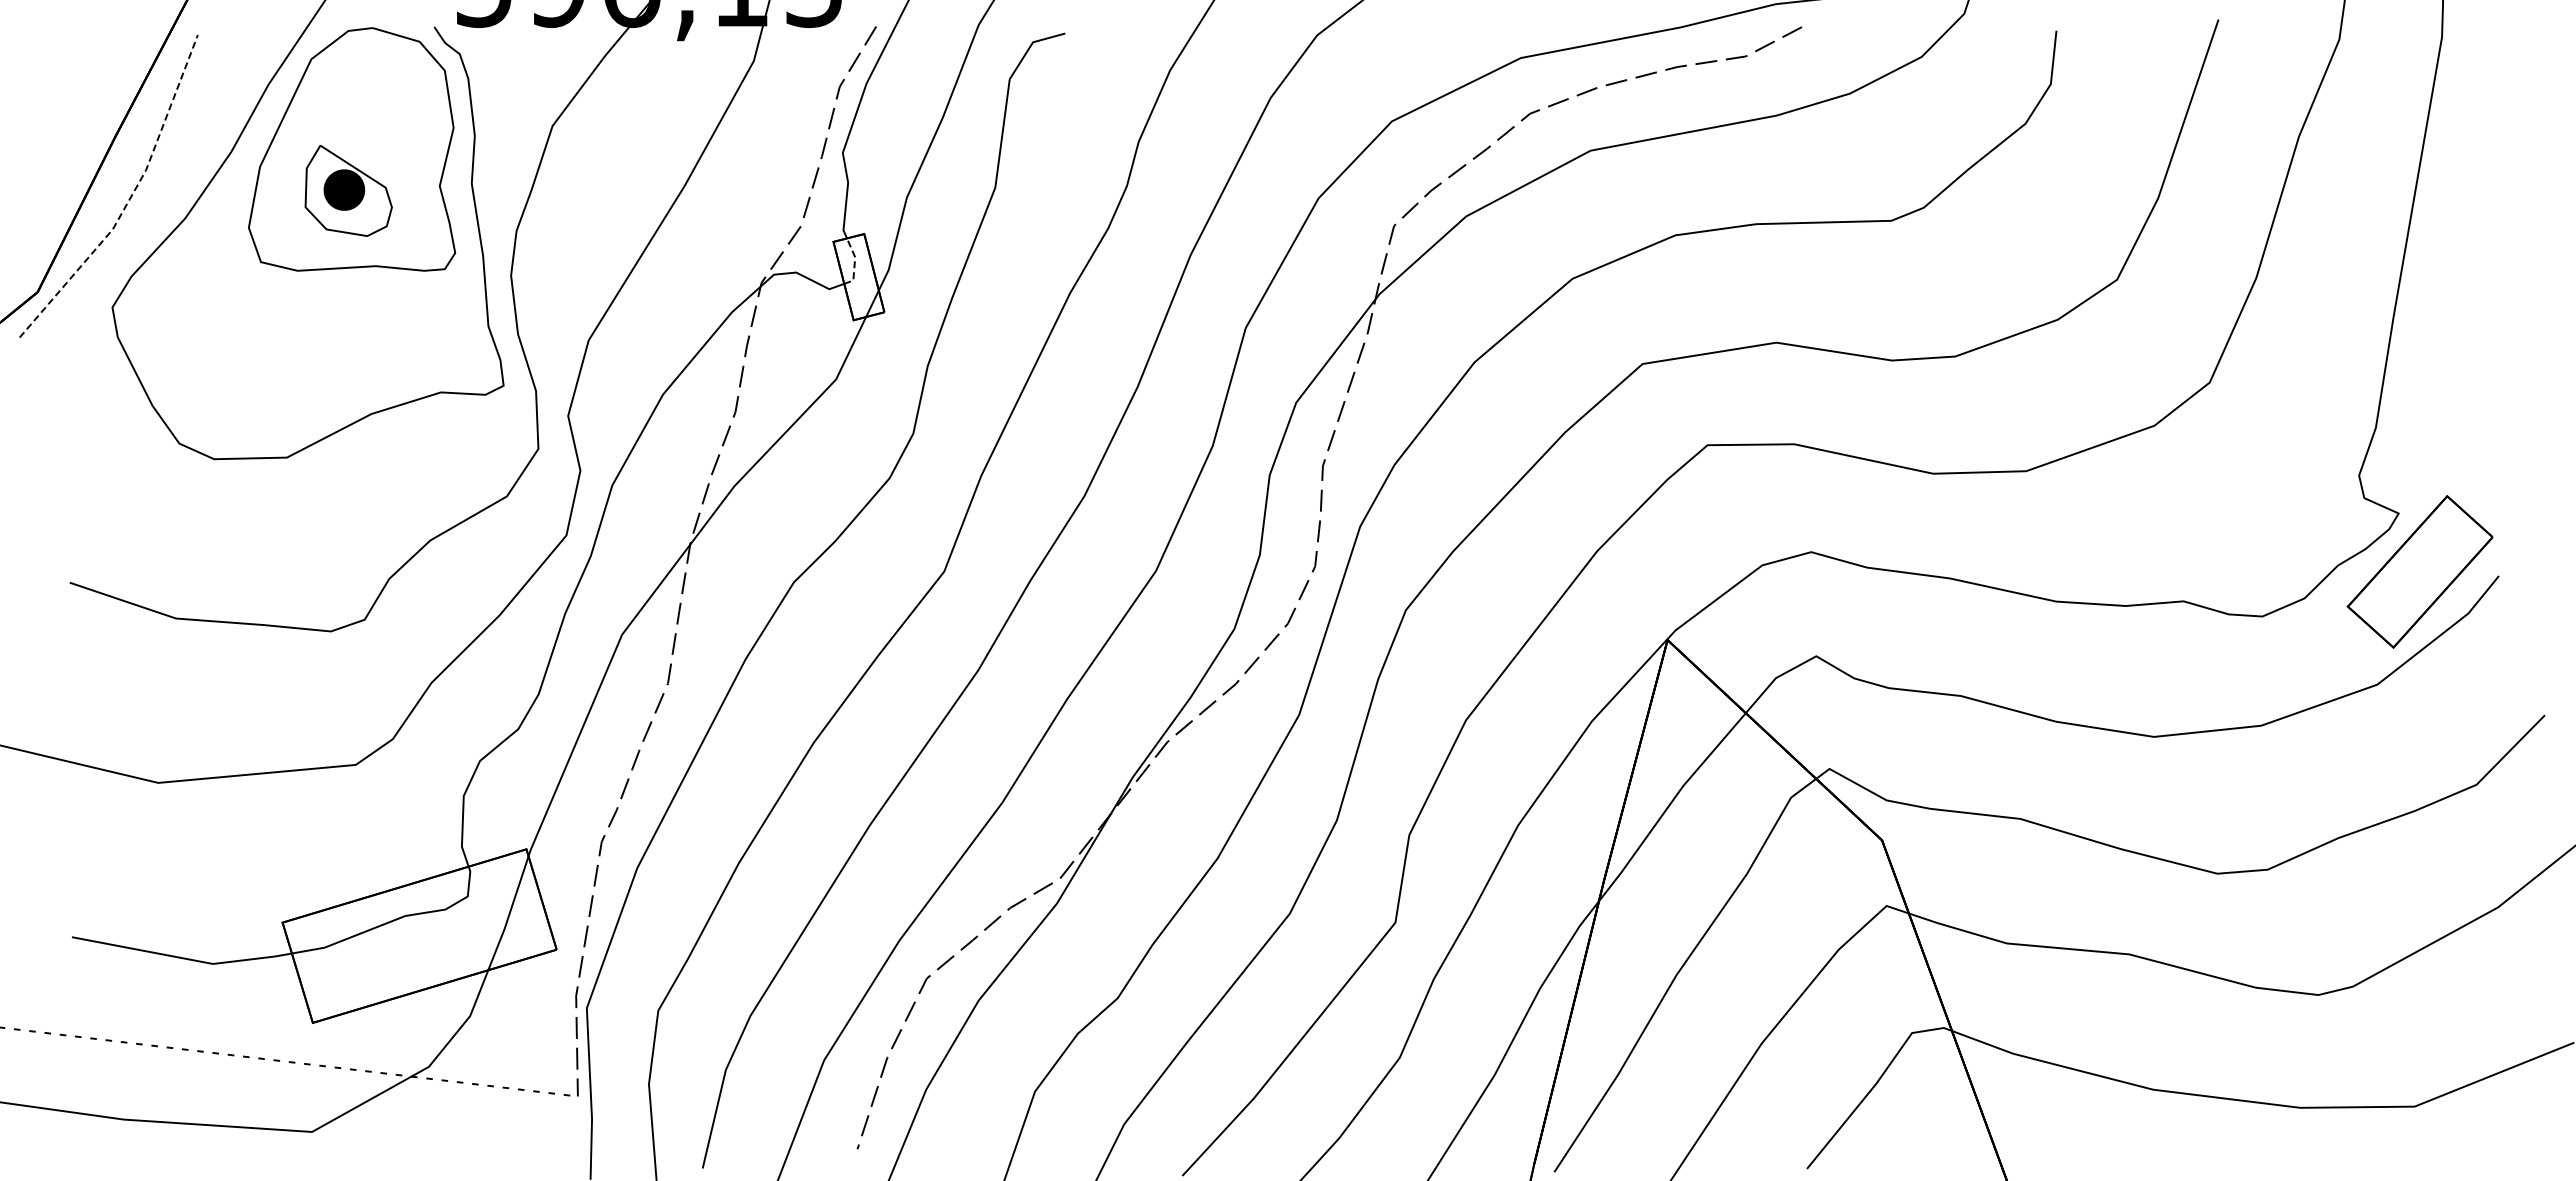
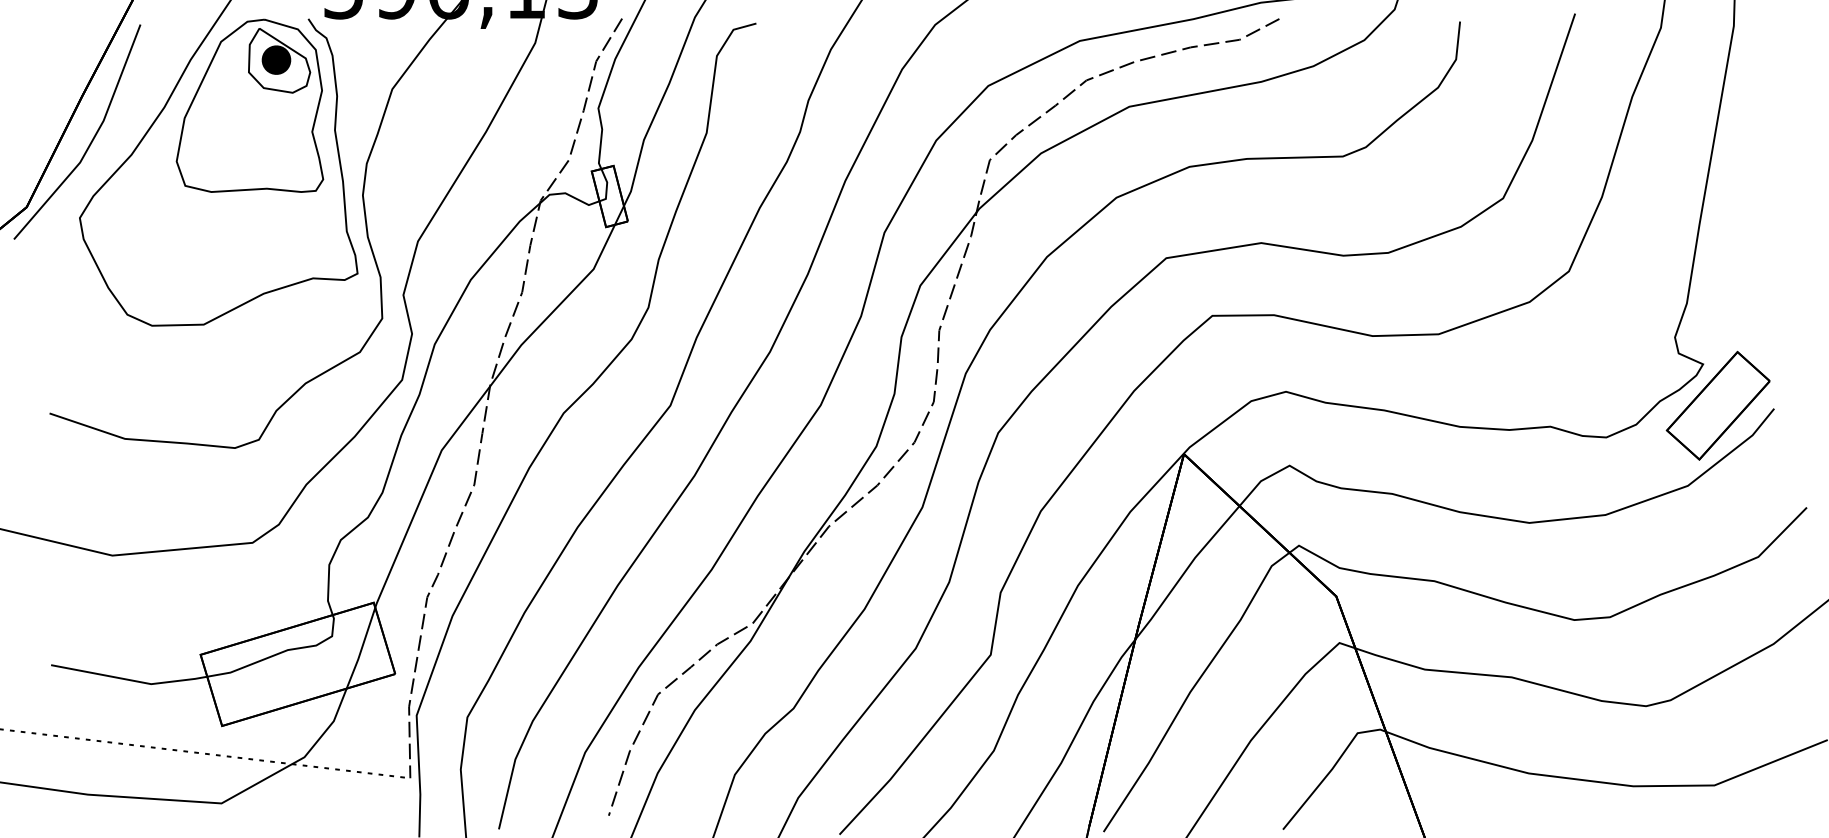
part: (348, 190) -> (279, 60), moved
line: (130, 198) -> (92, 140), dashed -> solid
line: (854, 263) -> (606, 186), dashed -> solid

